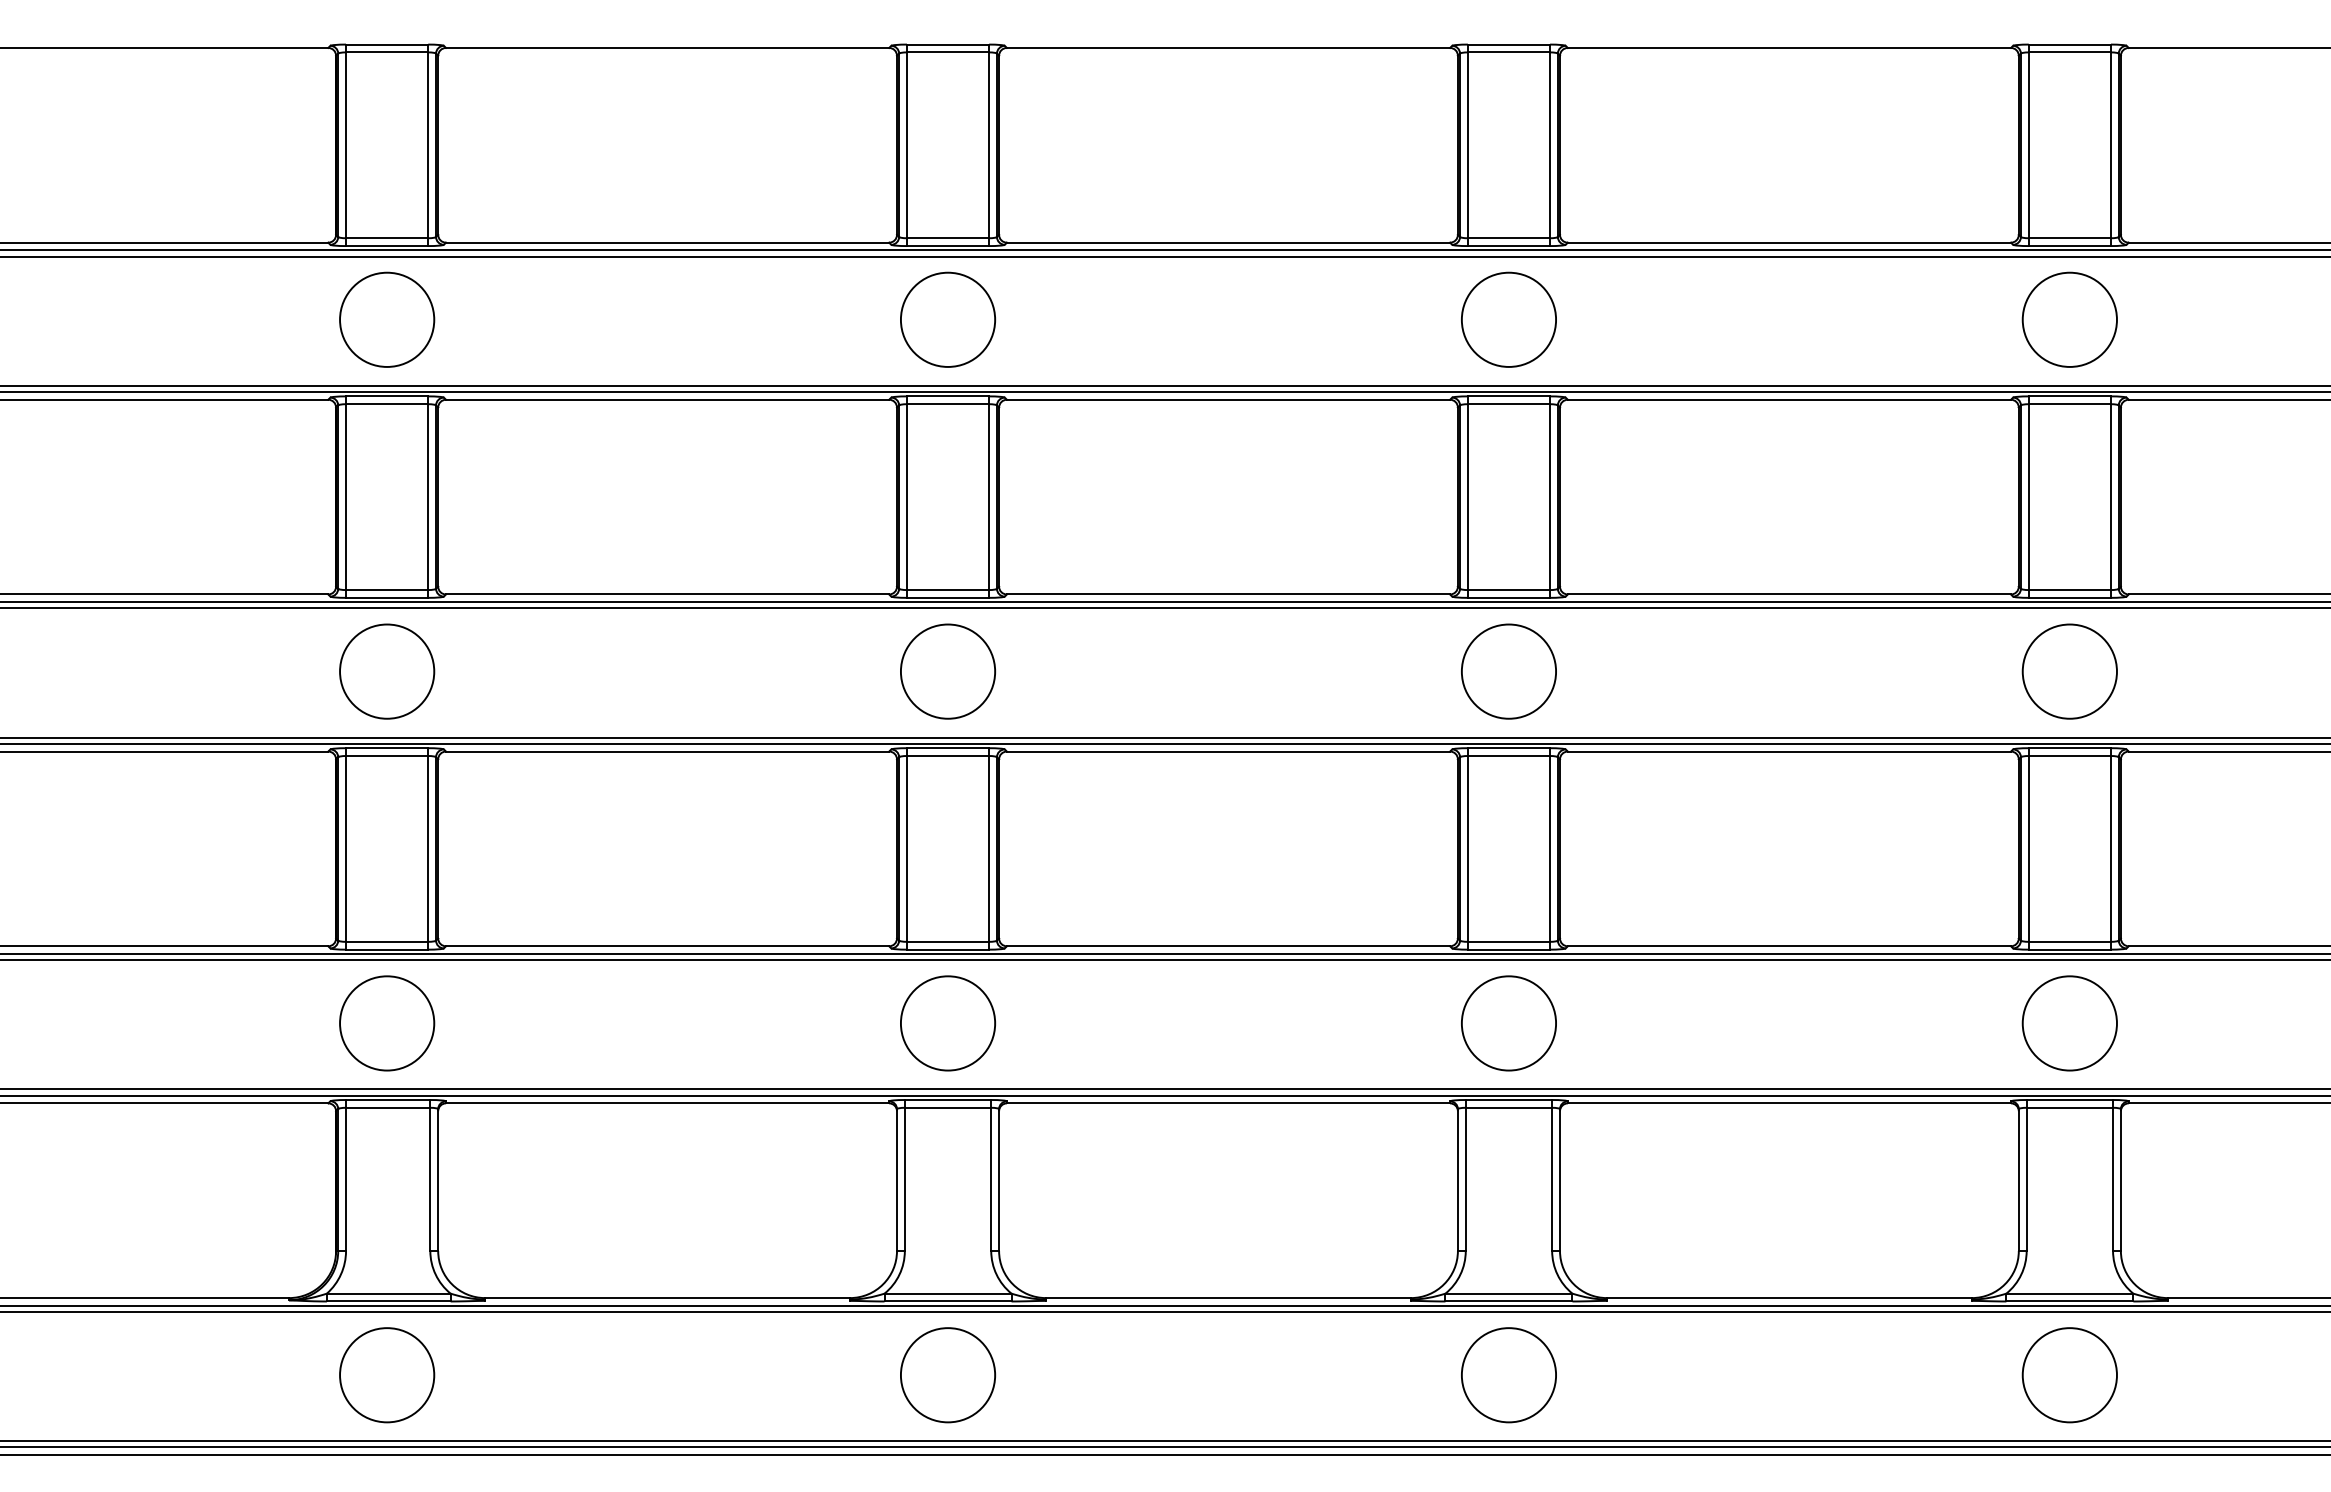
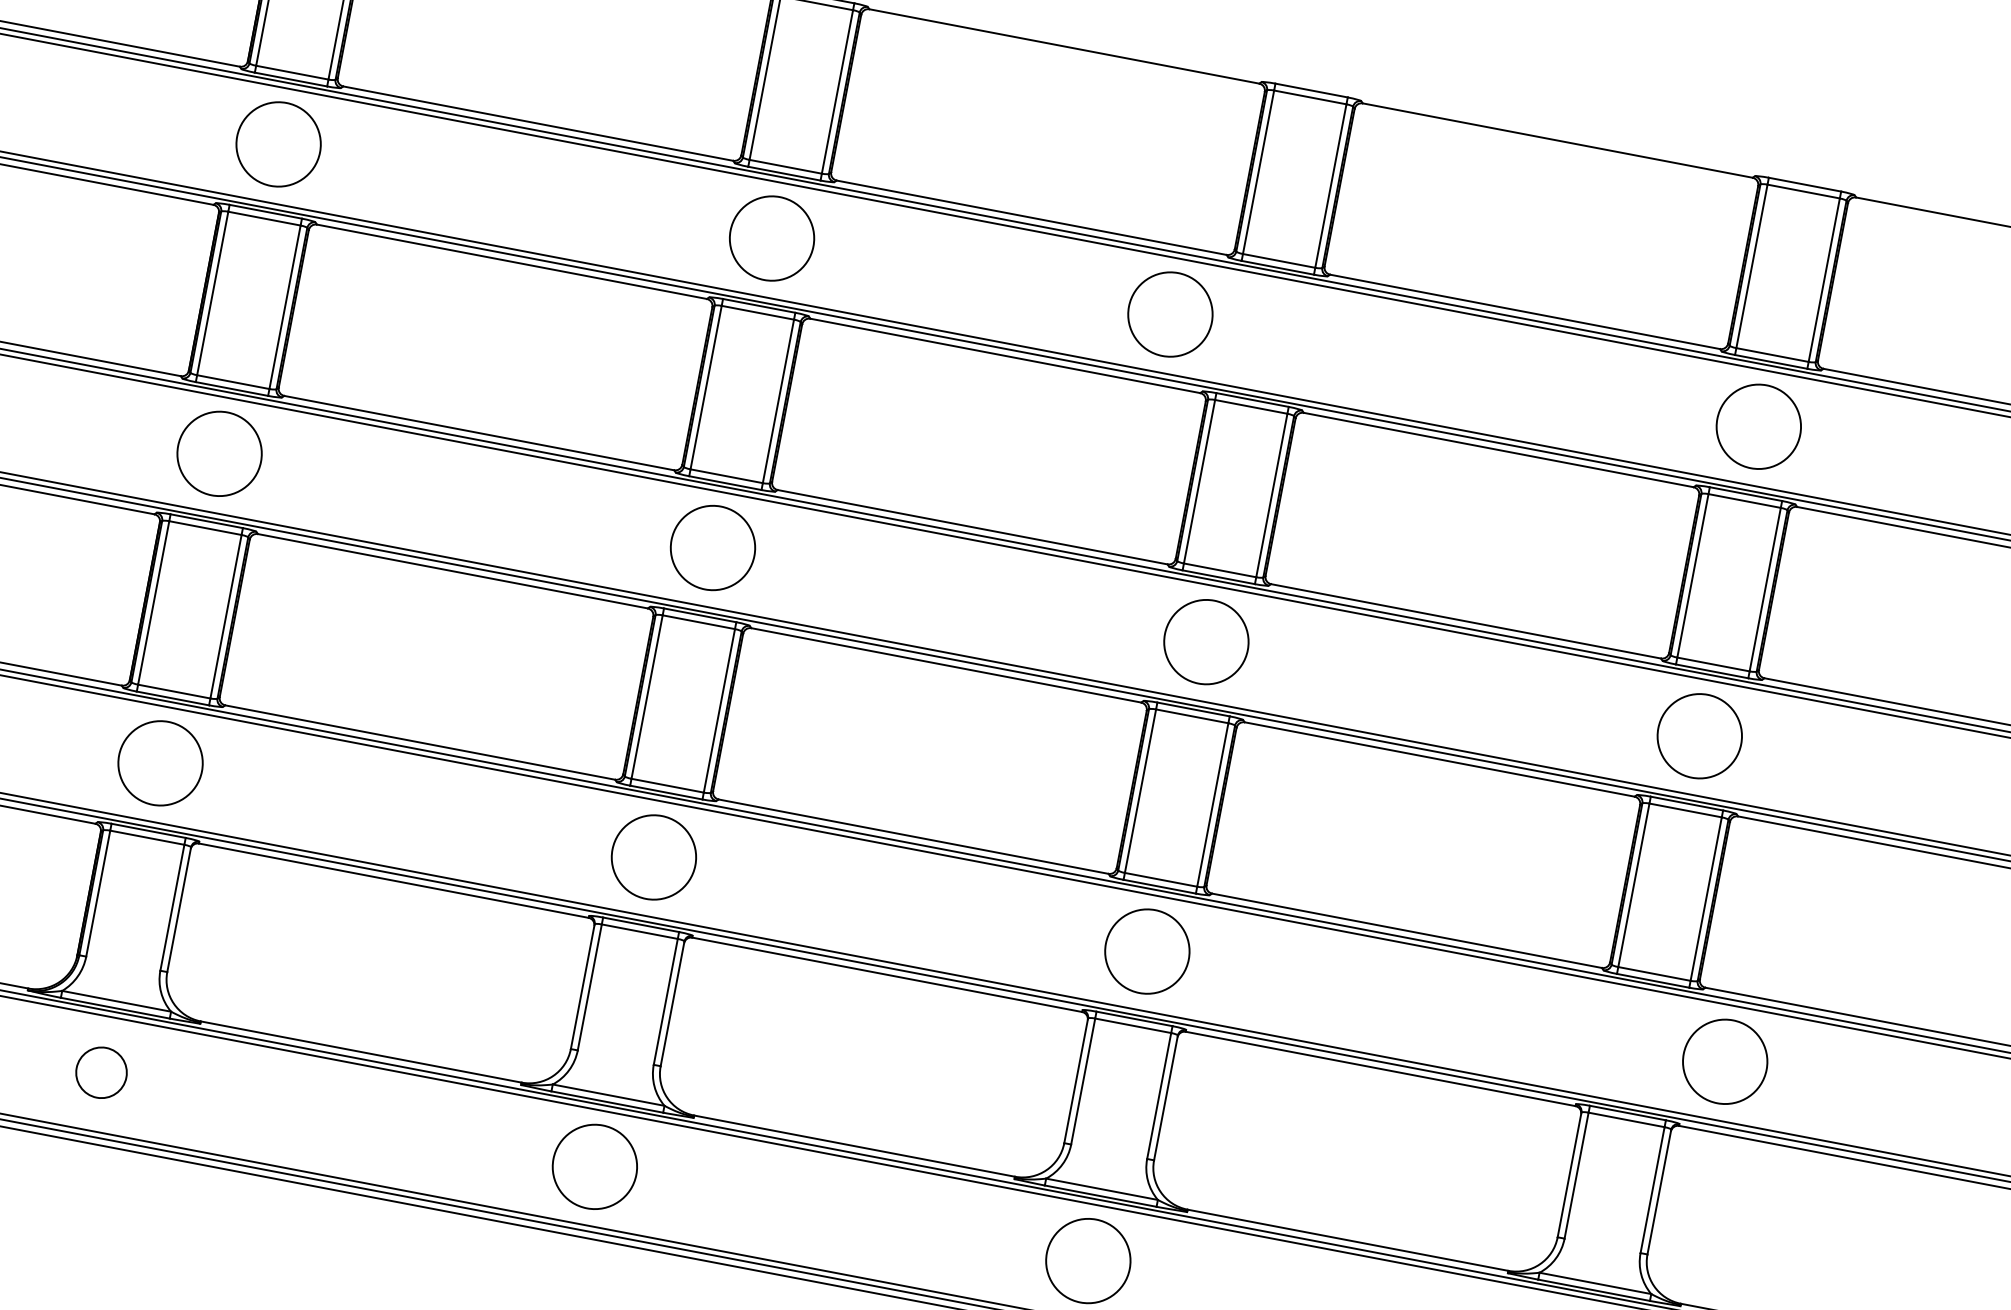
circle: (1508, 319) -> (1170, 314), moved
circle: (2069, 1023) -> (1724, 1061), moved
circle: (387, 1375) -> (101, 1073), size x0.6

